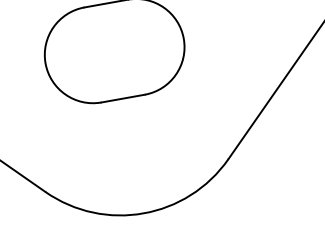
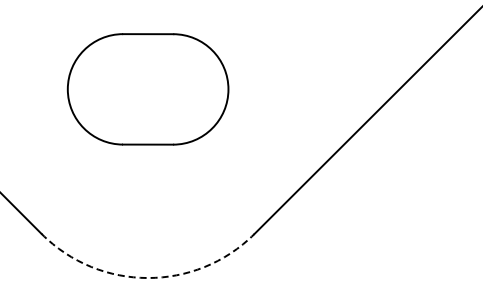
arc: (143, 213) -> (147, 278), solid -> dashed

